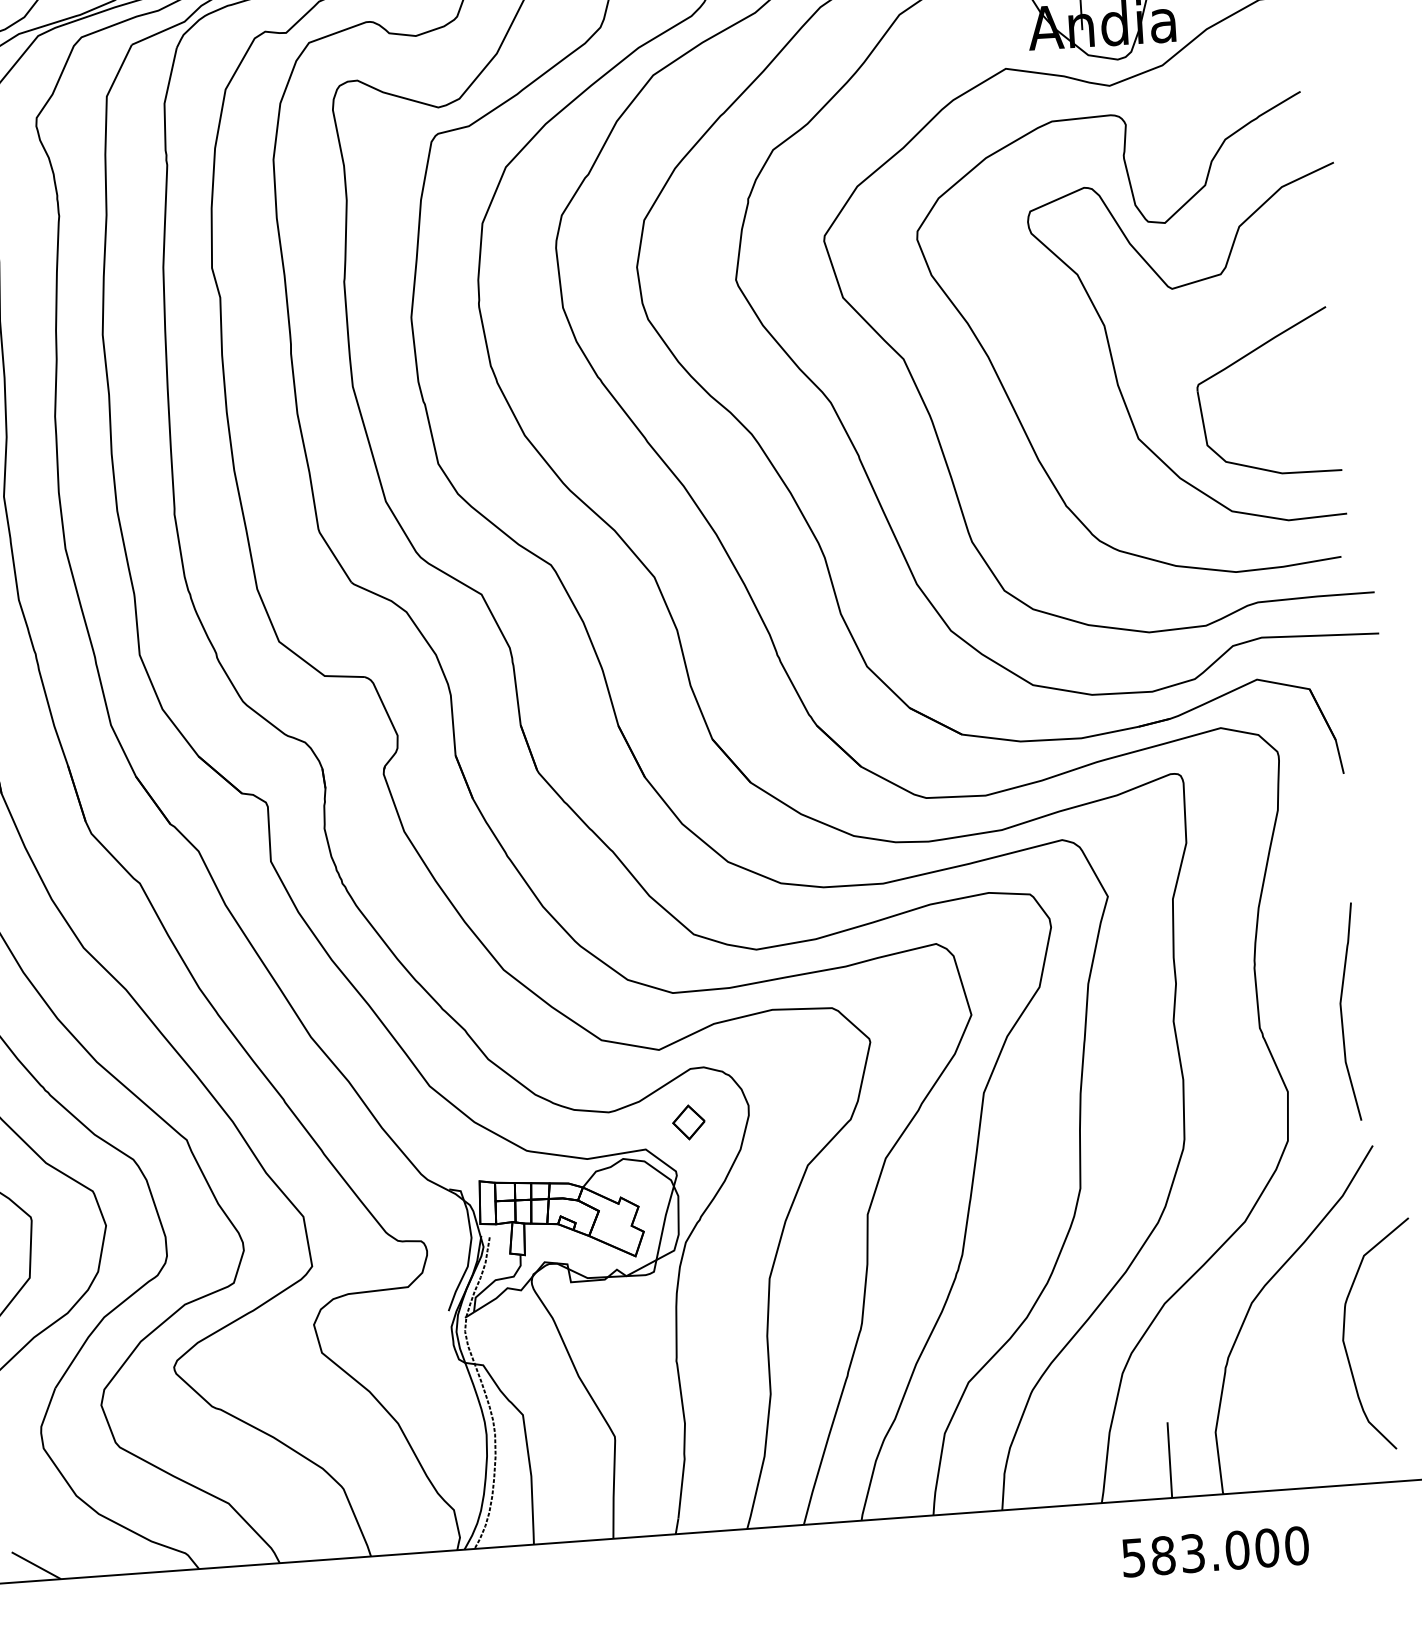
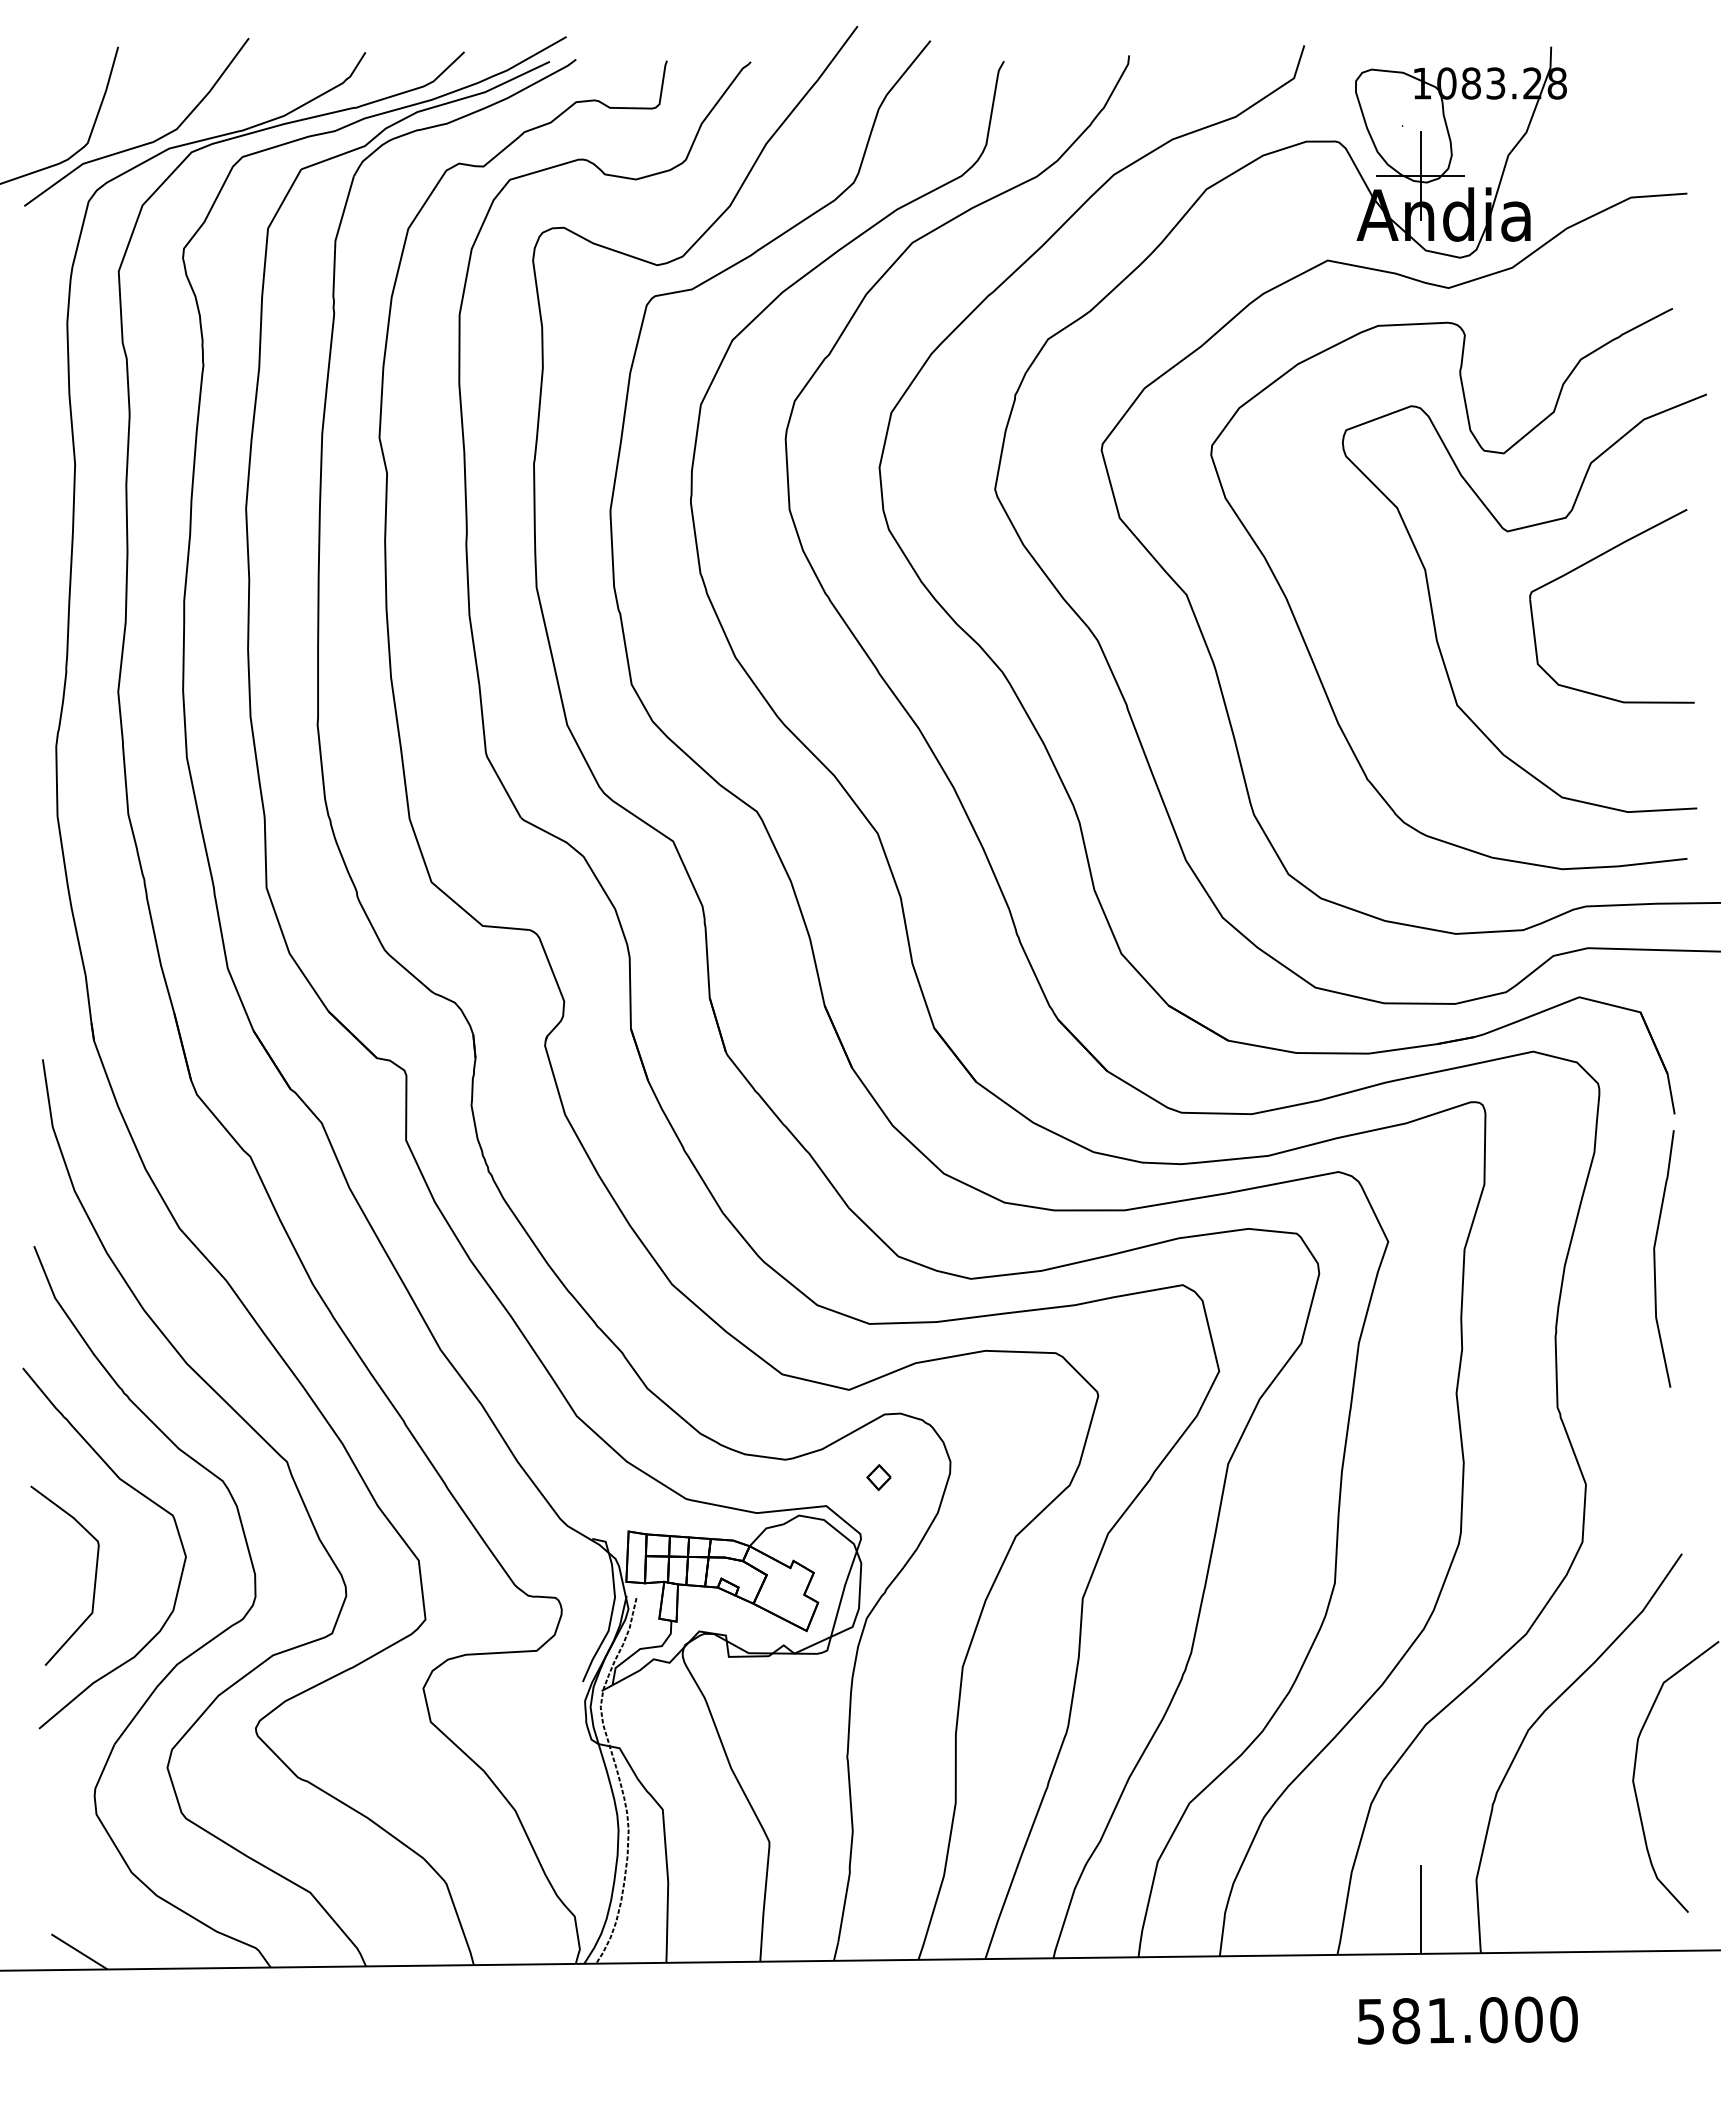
part: (1243, 358) -> (1586, 564), moved
curve: (1342, 1012) -> (1655, 1258), moved
part: (688, 1122) -> (878, 1477), size x0.62
text: (1193, 1553) -> (1441, 2020), 583.000 -> 581.000

